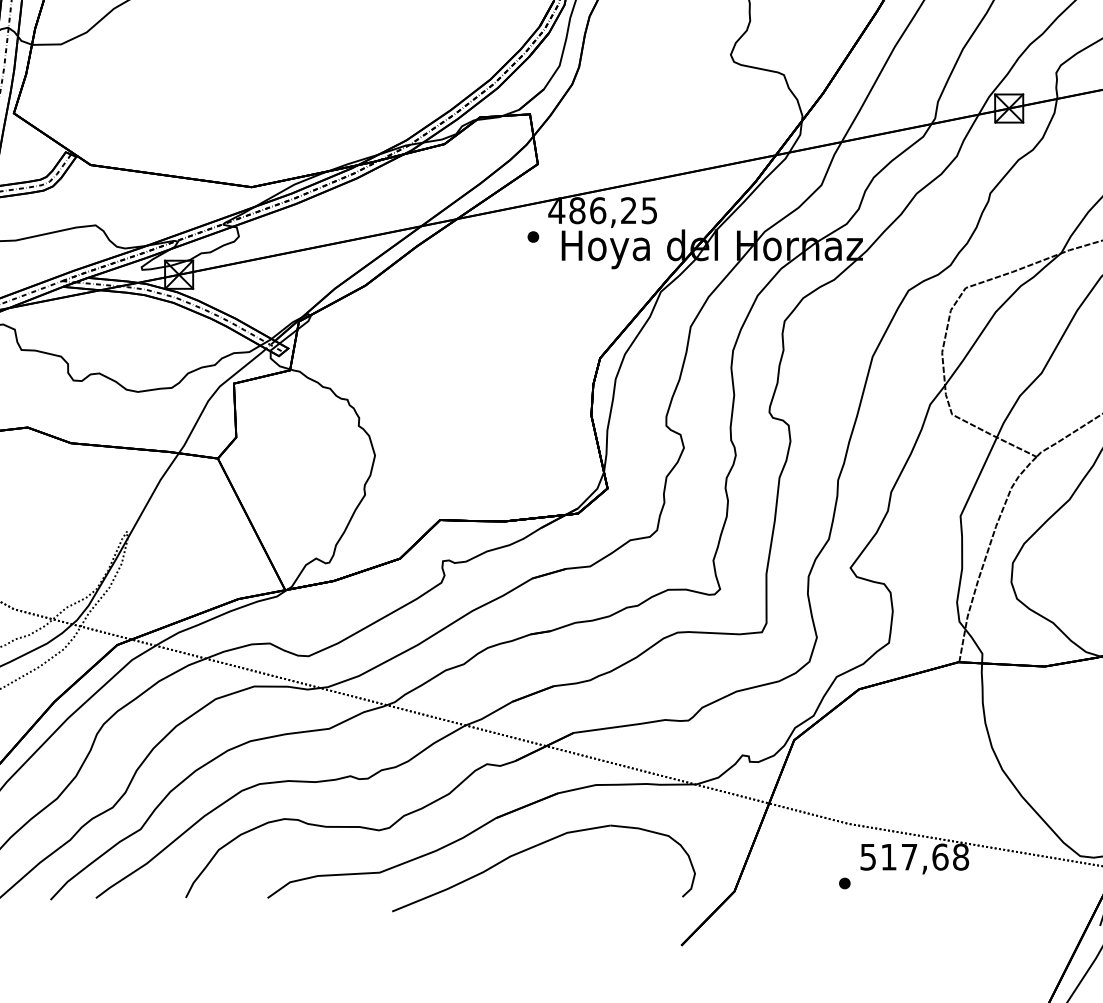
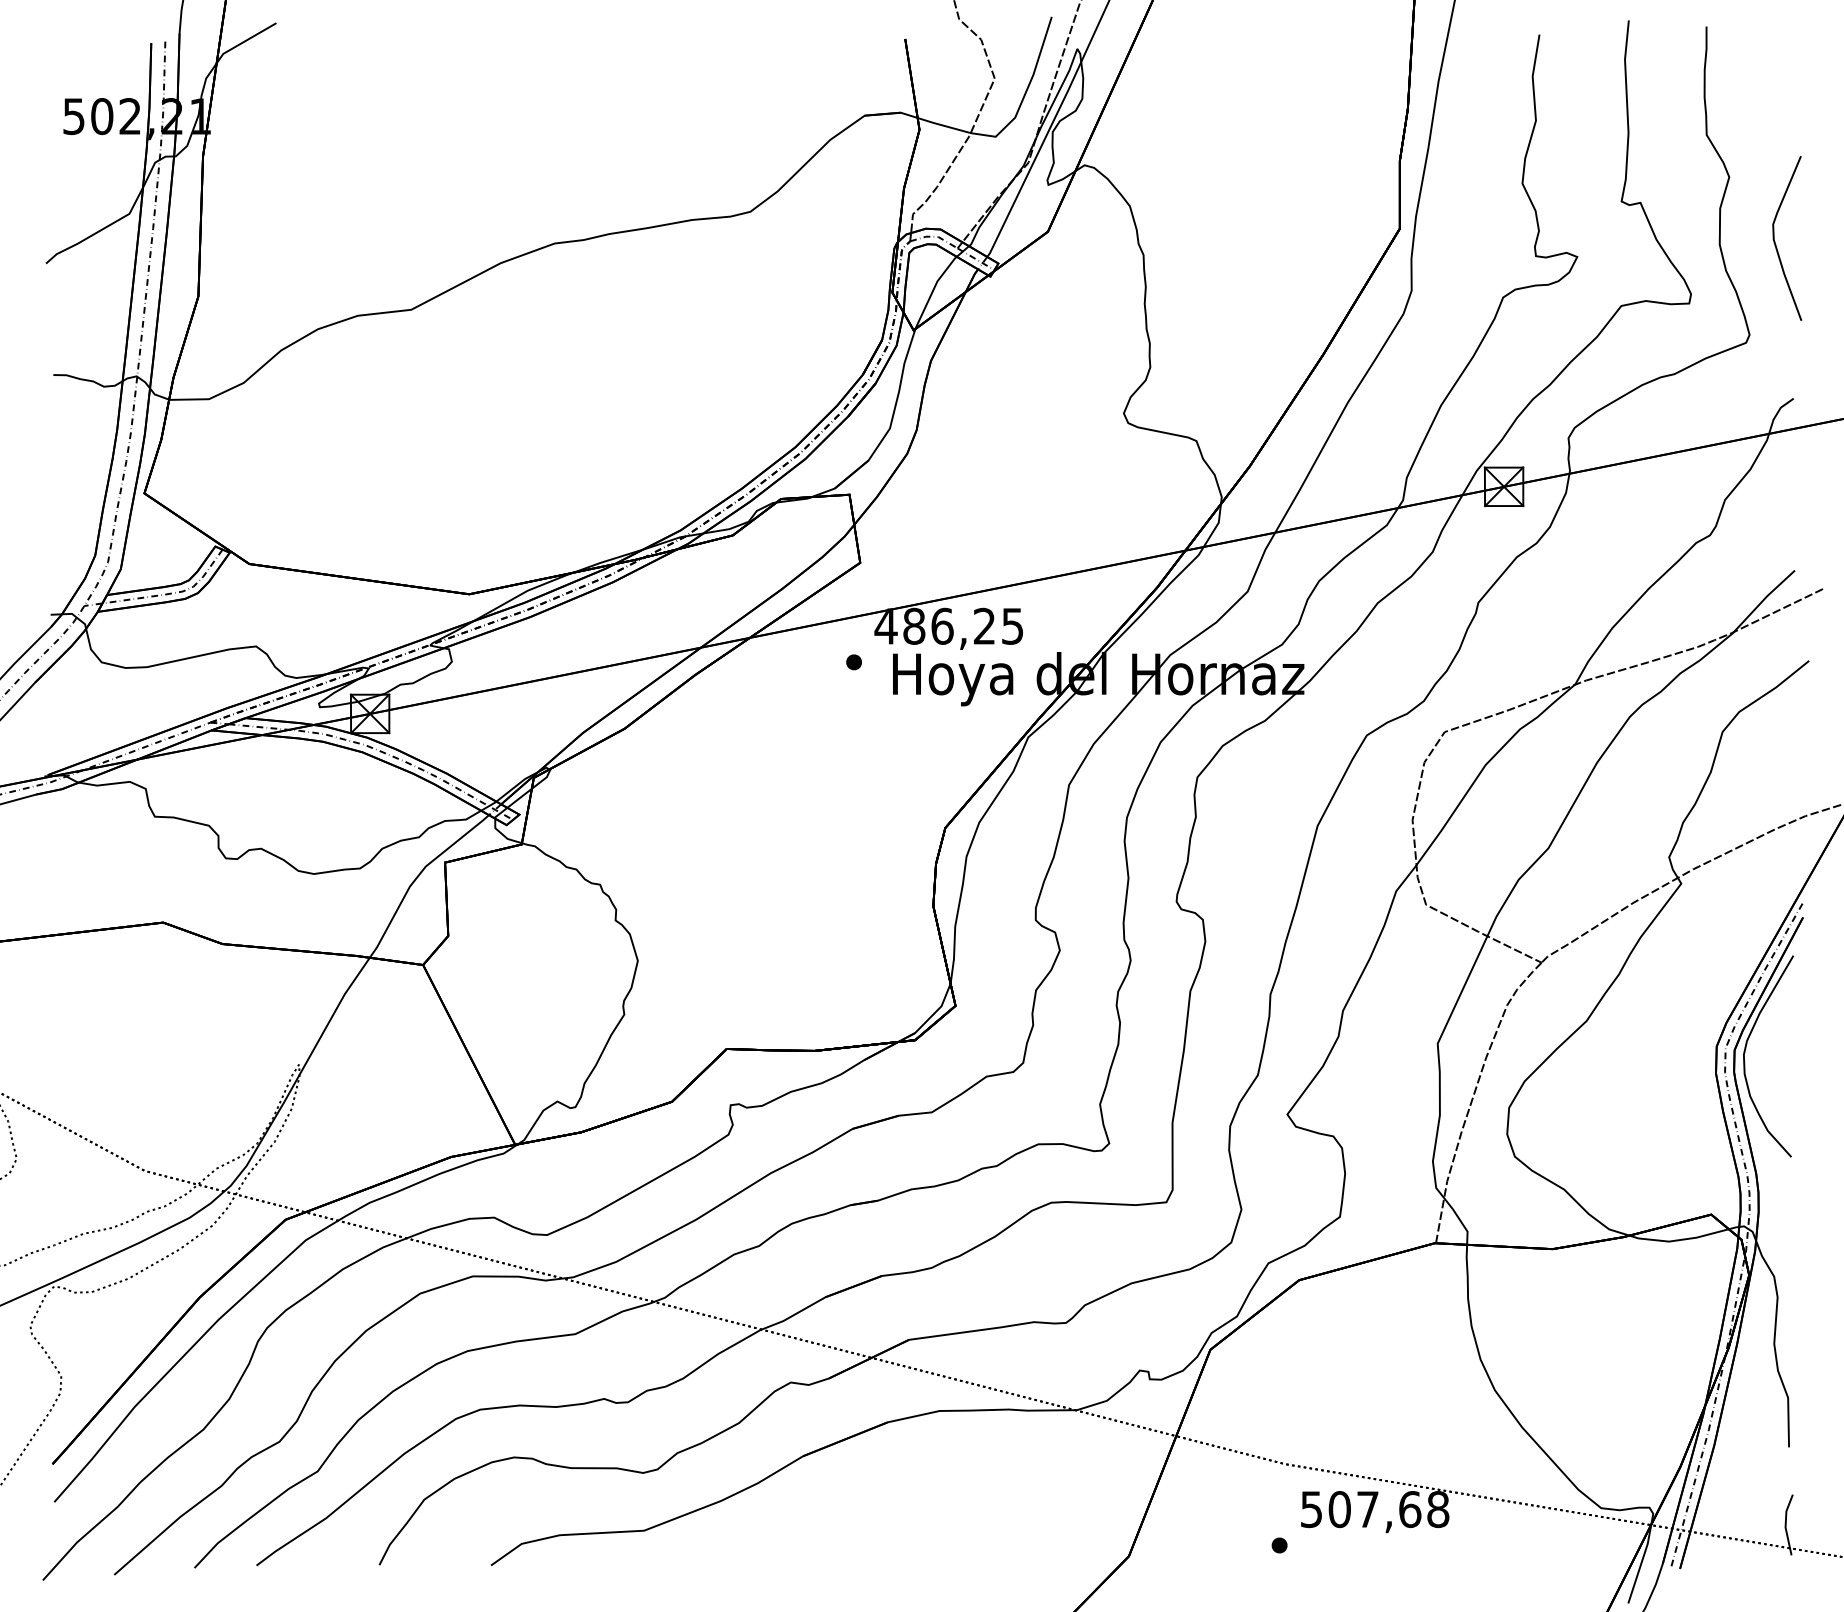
part: (535, 846) -> (857, 1495), removed
text: (888, 857) -> (1339, 1509), 517,68 -> 507,68

